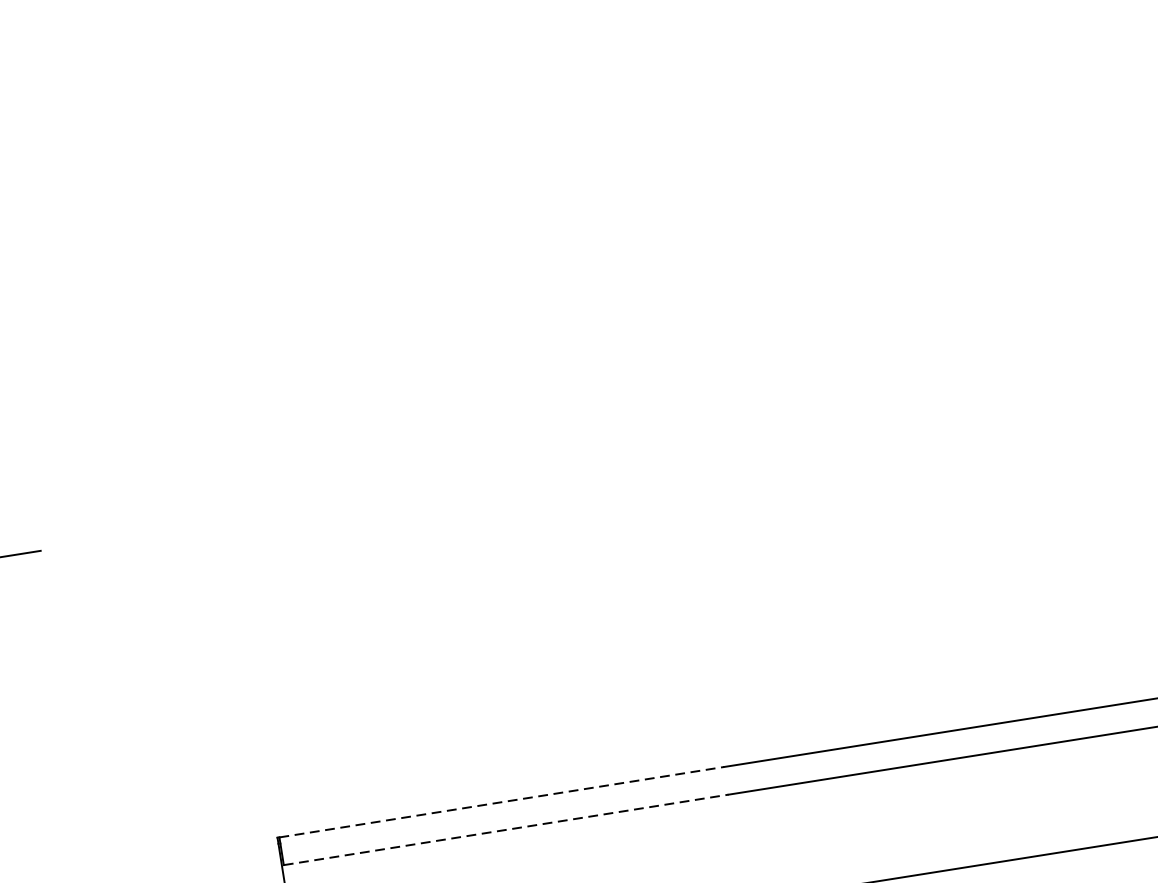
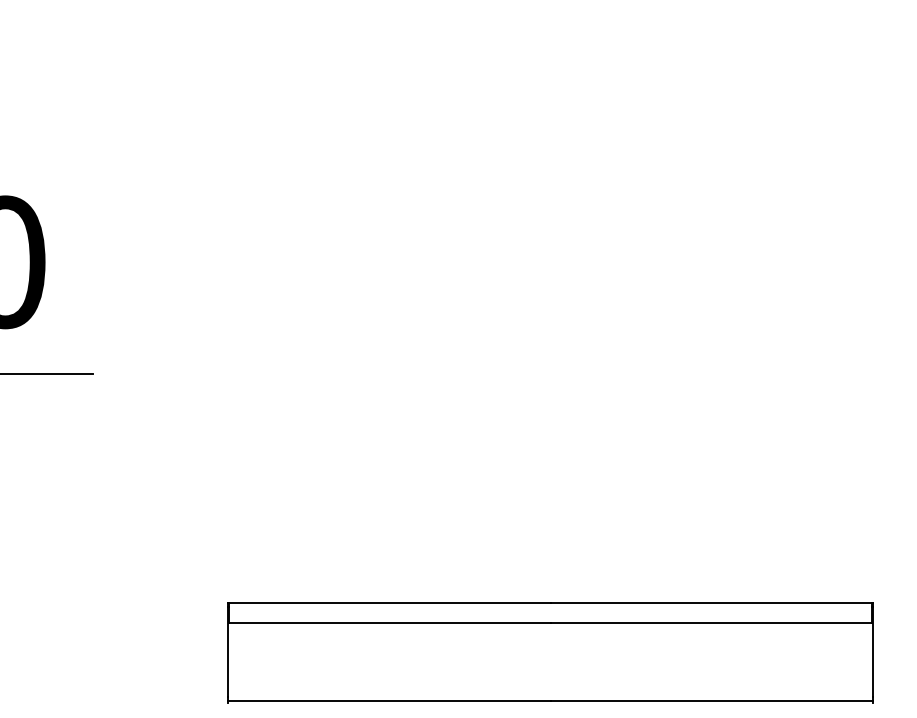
line: (501, 801) -> (389, 602), dashed -> solid
line: (505, 829) -> (389, 622), dashed -> solid

